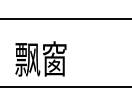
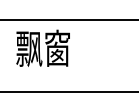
text: (40, 58) -> (42, 47), moved

